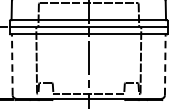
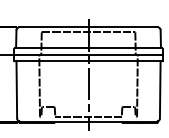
line: (11, 64) -> (16, 89), dashed -> solid
line: (165, 64) -> (160, 89), dashed -> solid

